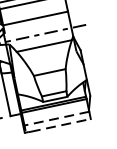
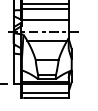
line: (55, 118) -> (44, 92), dashed -> solid
line: (61, 125) -> (47, 98), dashed -> solid

